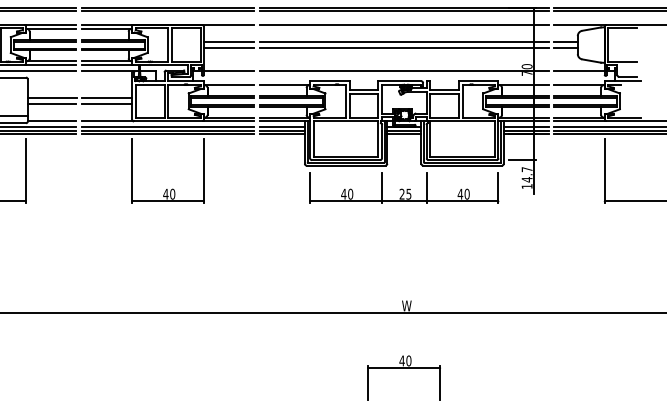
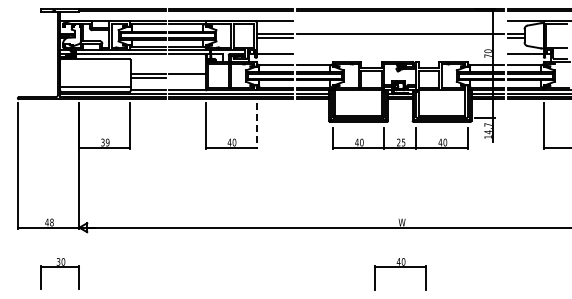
line: (403, 25) -> (399, 21), removed
line: (403, 47) -> (399, 37), removed
line: (403, 71) -> (399, 54), removed
line: (107, 104) -> (187, 78), removed
line: (203, 171) -> (256, 126), solid -> dashed

